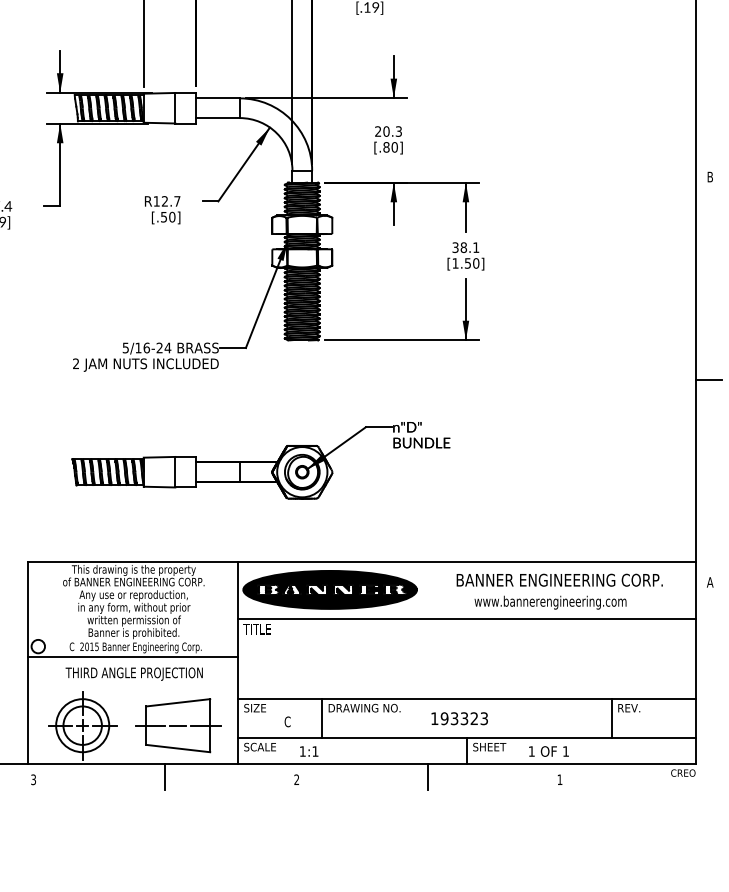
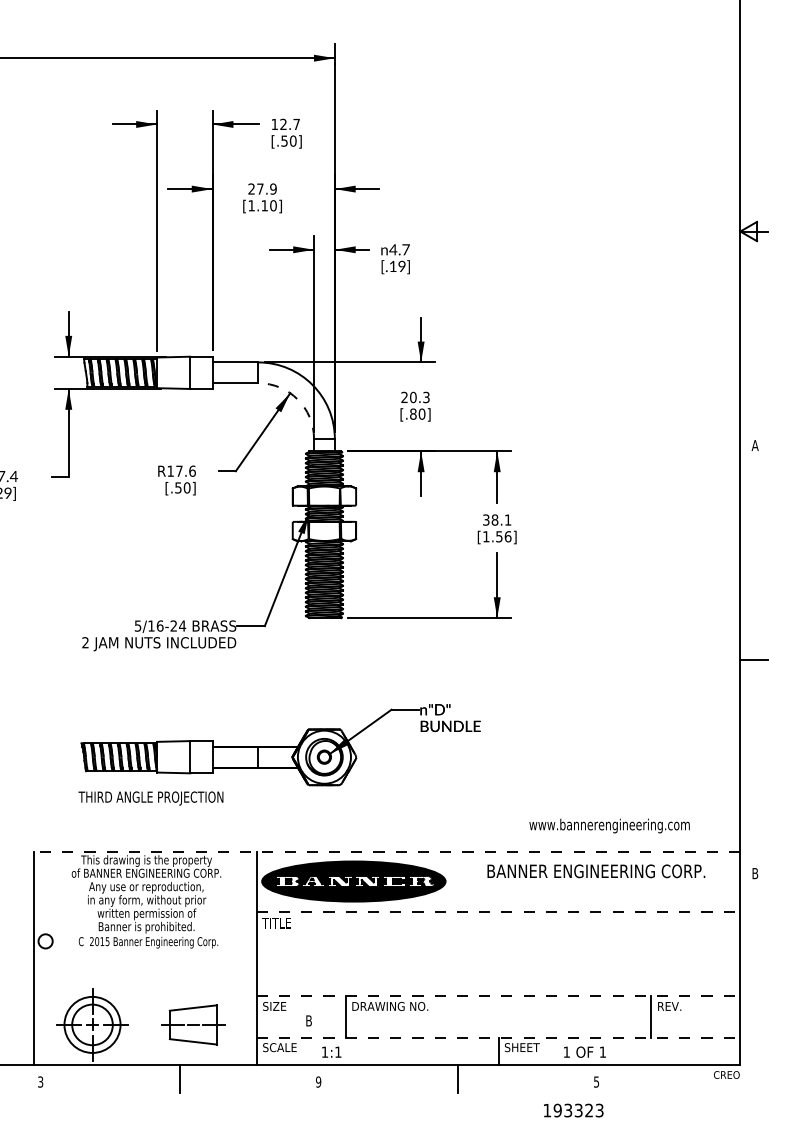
arc: (276, 133) -> (297, 399), solid -> dashed
text: (709, 177) -> (754, 445), B -> A
text: (170, 200) -> (185, 470), R12.7 -> R17.6
text: (476, 263) -> (508, 536), [1.50] -> [1.56]
line: (362, 561) -> (387, 851), solid -> dashed
text: (709, 582) -> (754, 873), A -> B
text: (550, 602) -> (609, 825), moved
line: (467, 618) -> (498, 911), solid -> dashed
line: (132, 656) -> (145, 951), removed
text: (133, 674) -> (150, 798), moved
line: (467, 698) -> (498, 996), solid -> dashed
text: (459, 718) -> (573, 1110), moved
text: (287, 721) -> (308, 1020), C -> B
part: (178, 725) -> (193, 1024), size x0.7
line: (467, 737) -> (498, 1037), solid -> dashed
text: (296, 779) -> (318, 1081), 2 -> 9
text: (559, 779) -> (596, 1081), 1 -> 5

